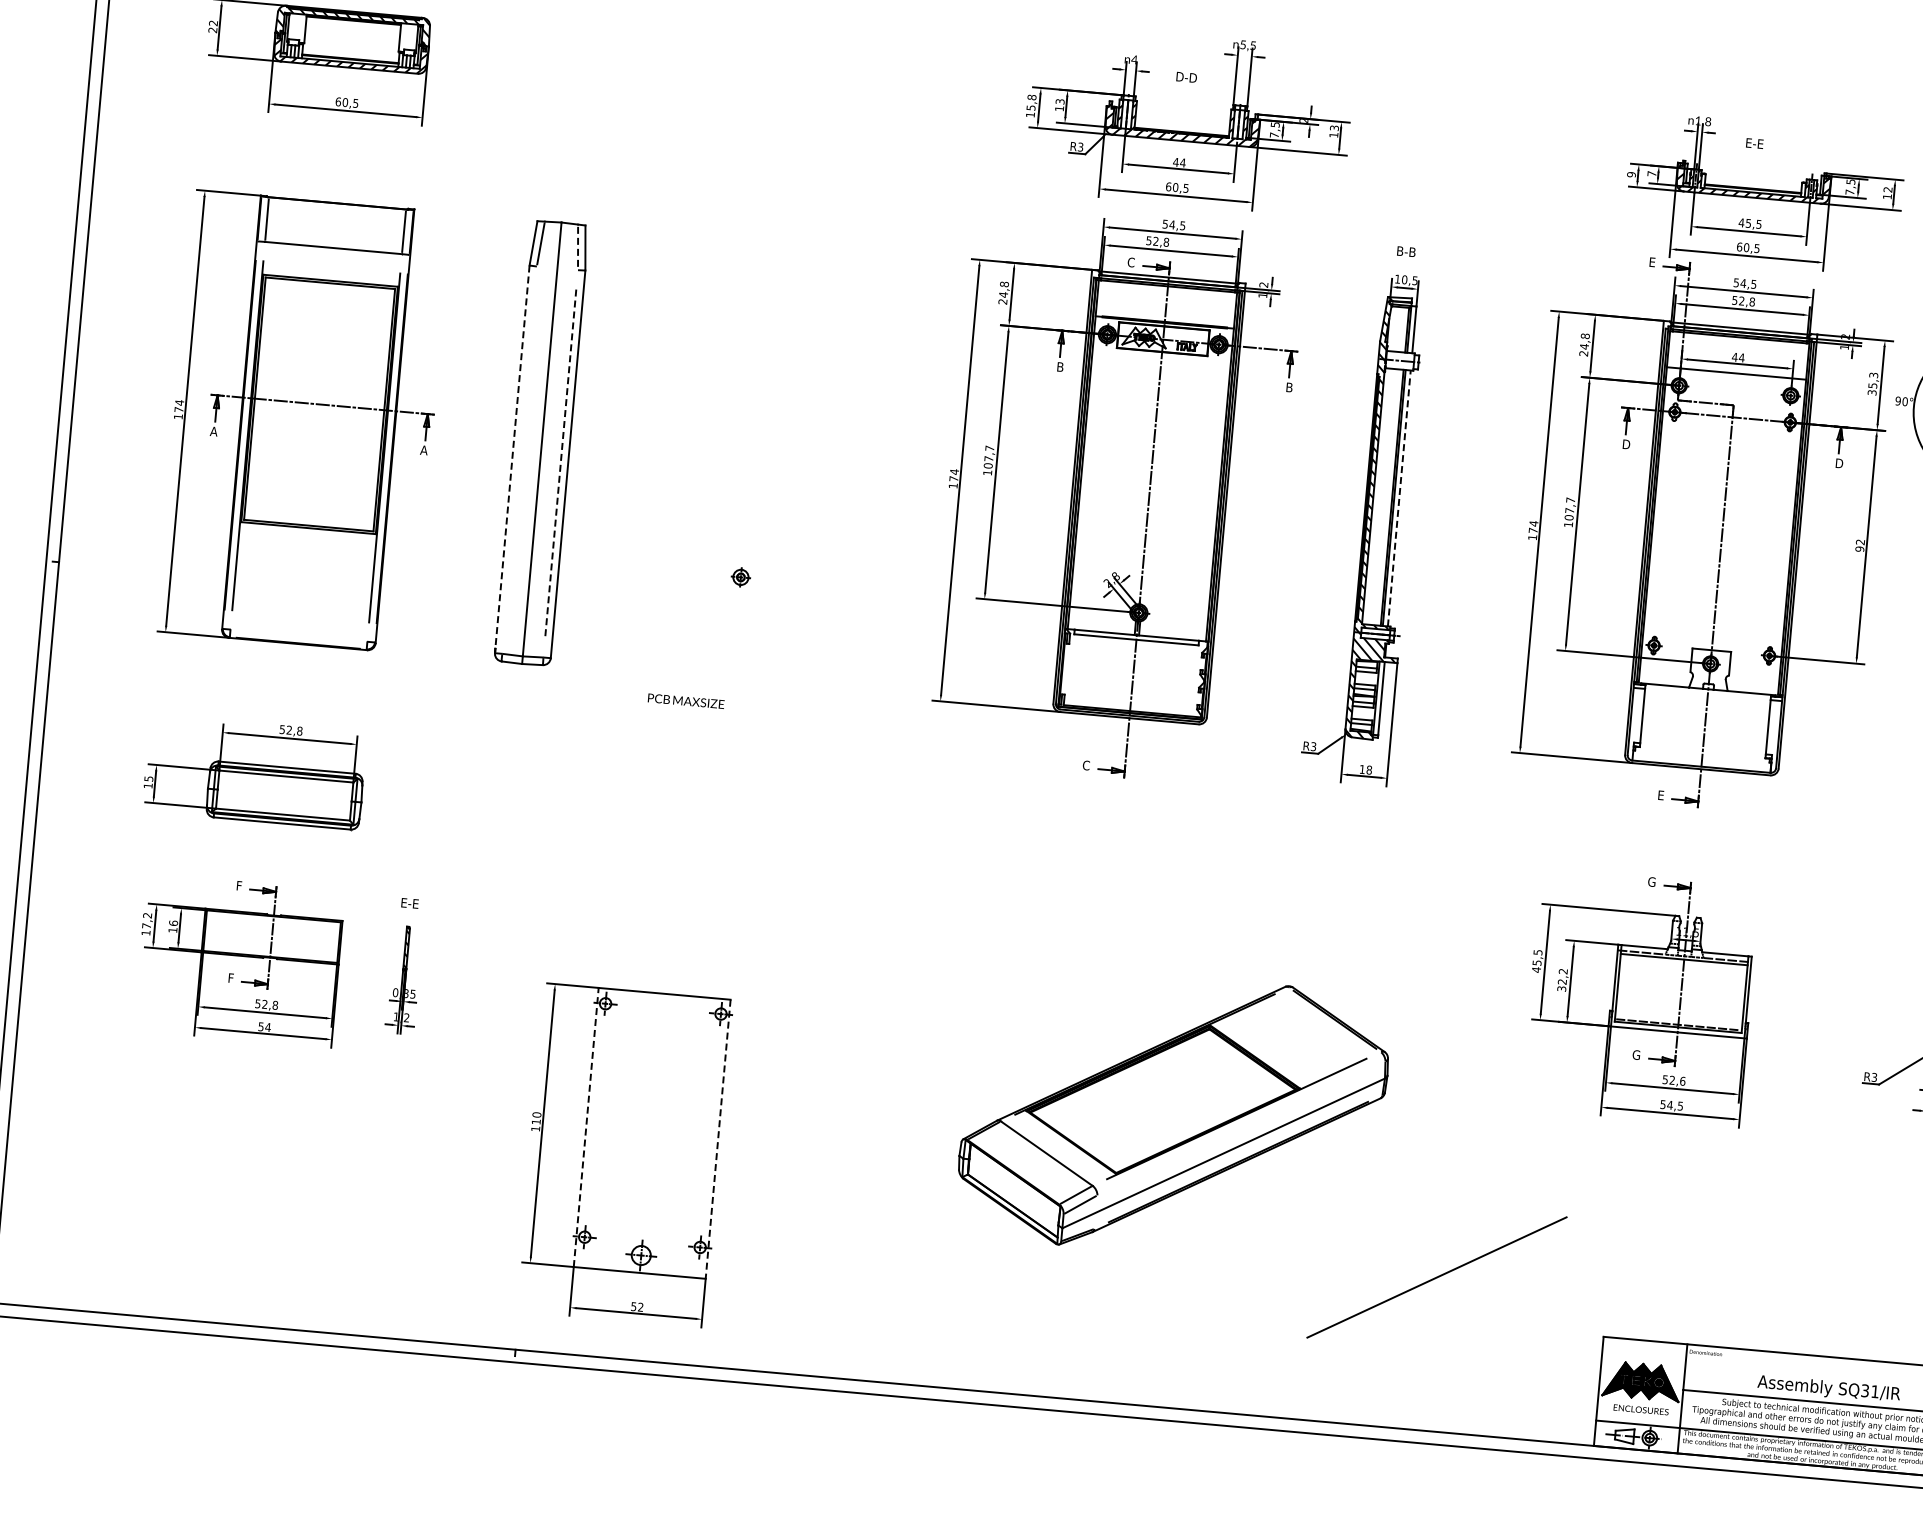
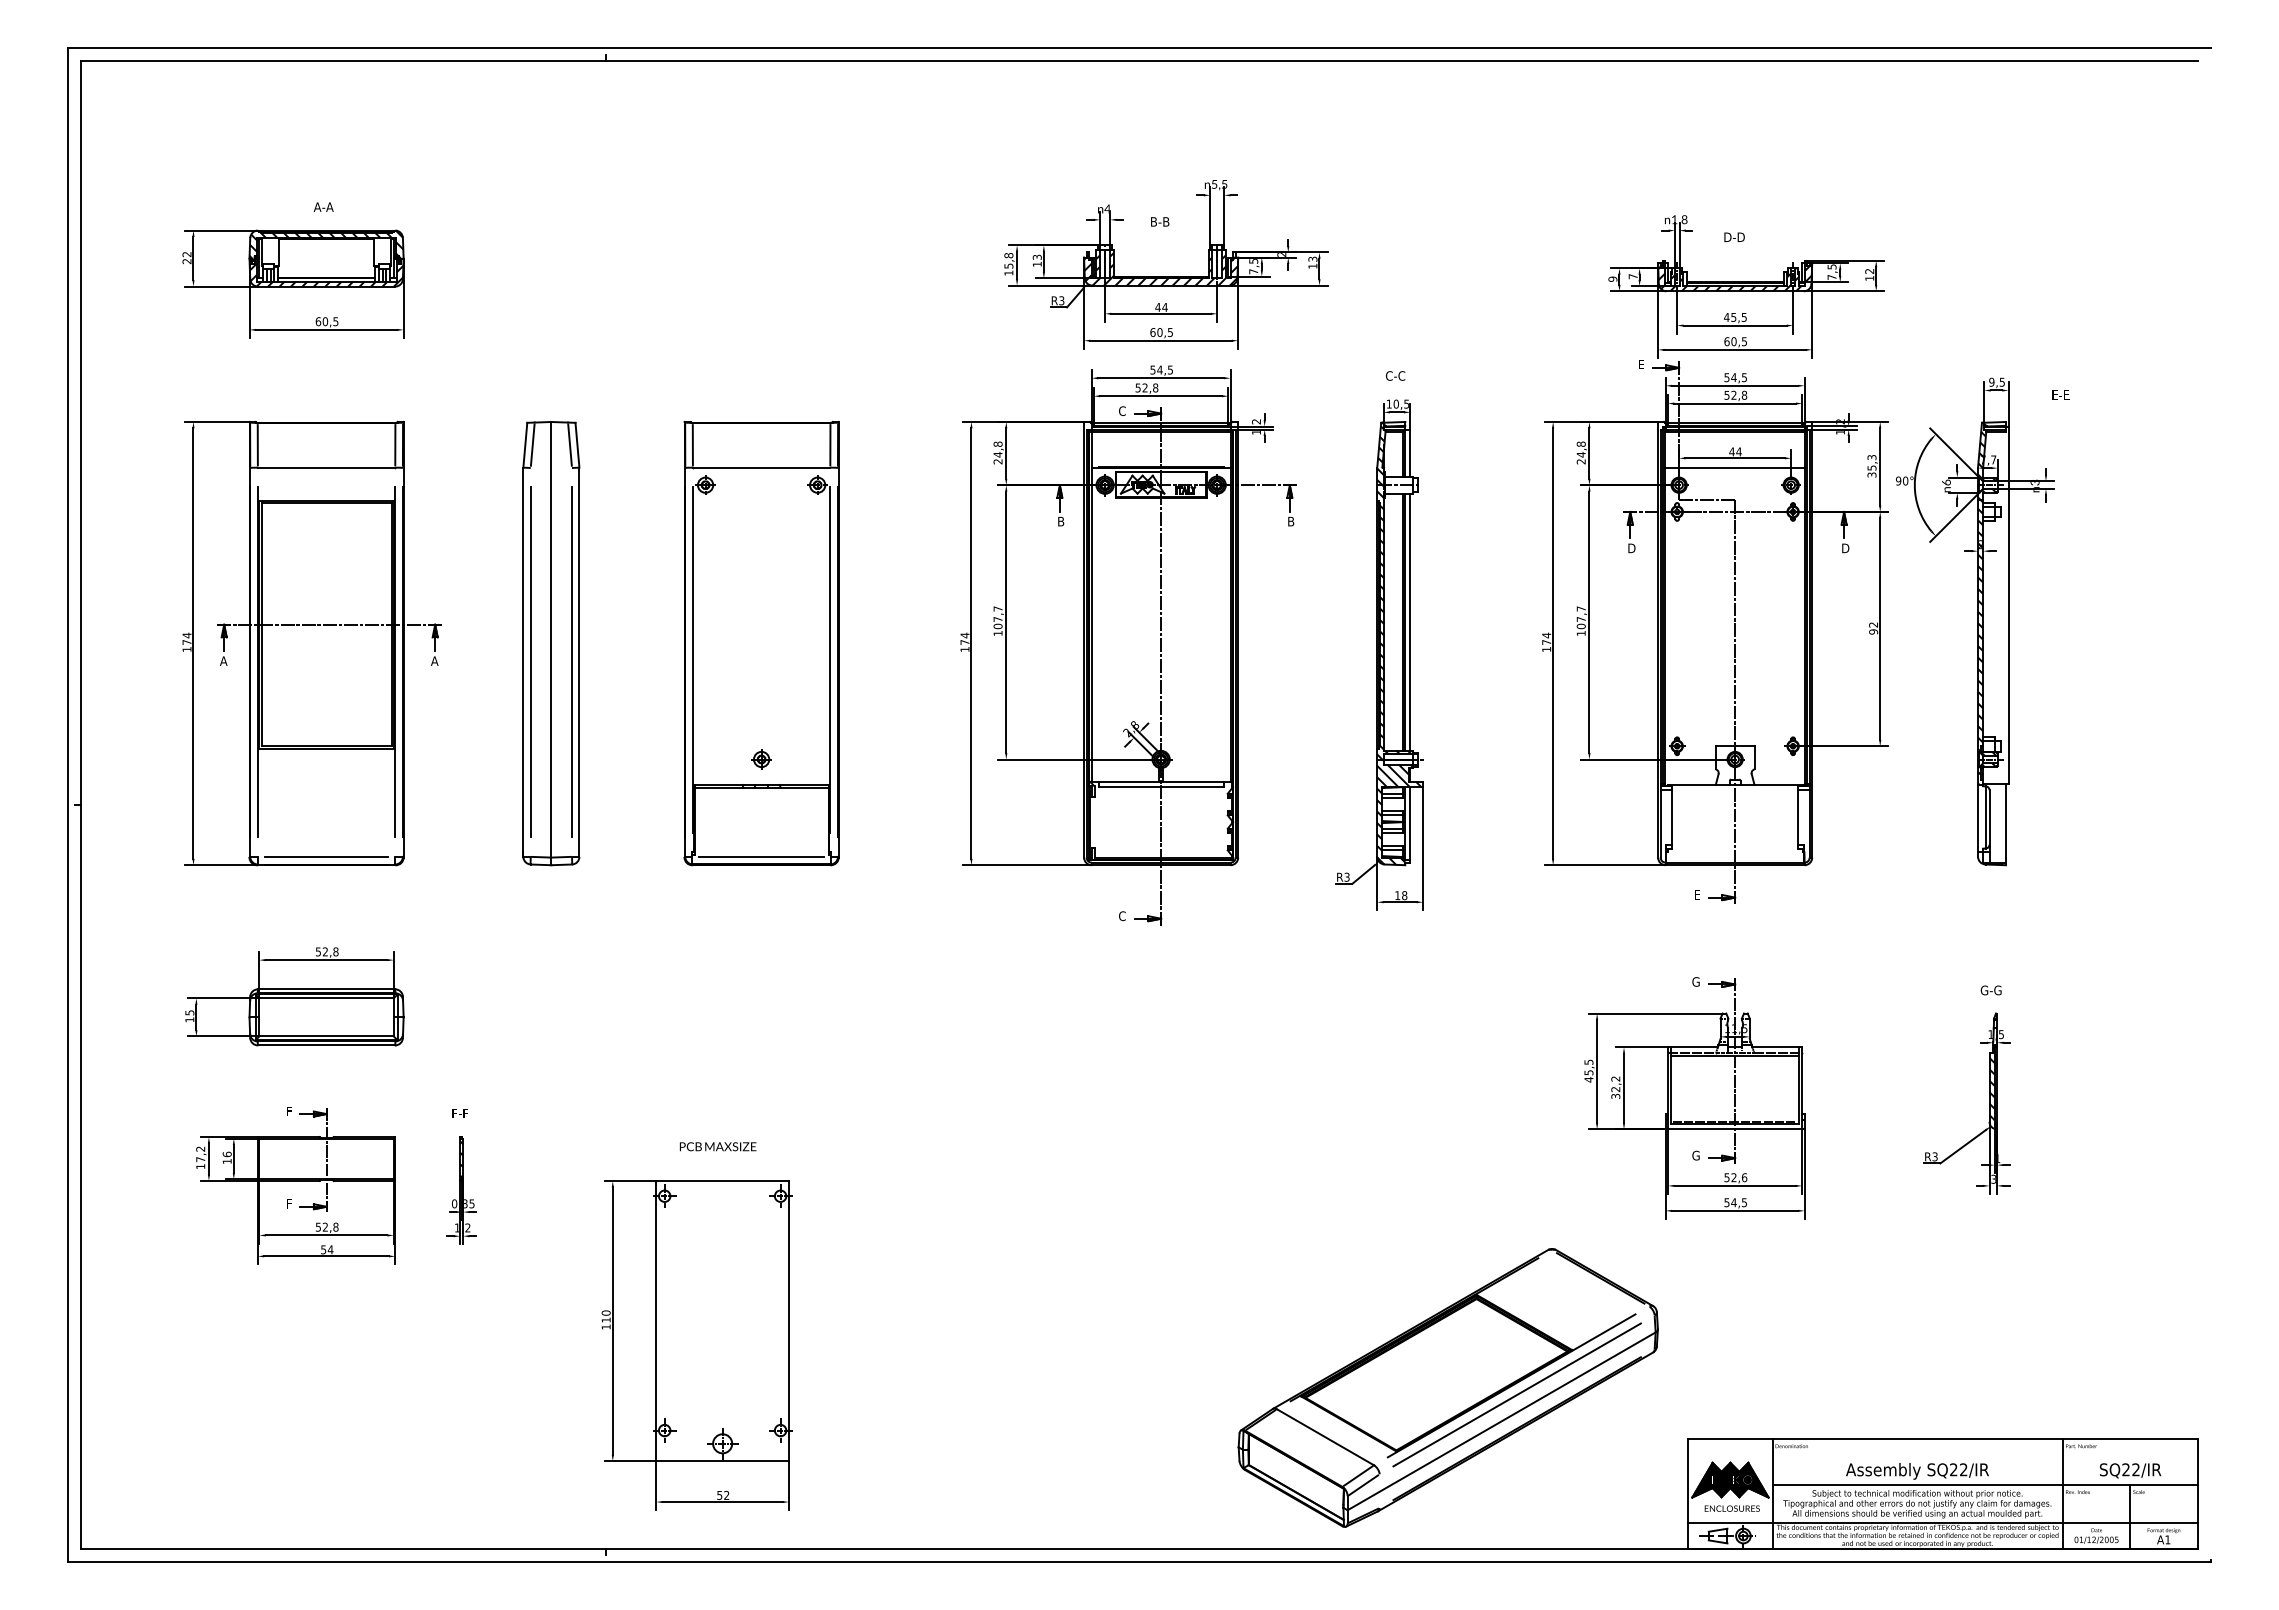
text: (1187, 77) -> (1161, 221), D-D -> B-B
text: (1756, 142) -> (1734, 236), E-E -> D-D
line: (578, 247) -> (570, 445), dashed -> solid
text: (1406, 251) -> (1395, 375), B-B -> C-C
line: (512, 457) -> (523, 660), dashed -> solid
line: (519, 460) -> (530, 662), added
part: (751, 461) -> (761, 643), added
line: (561, 463) -> (572, 662), dashed -> solid
line: (1399, 497) -> (1410, 621), dashed -> solid
line: (298, 635) -> (326, 856), added
text: (685, 700) -> (717, 1146), moved
text: (410, 903) -> (461, 1113), E-E -> F-F
part: (1172, 1114) -> (1447, 1387), moved
line: (586, 1126) -> (656, 1320), dashed -> solid
line: (717, 1139) -> (788, 1321), dashed -> solid
text: (1869, 1390) -> (1958, 1469), SQ31/IR -> SQ22/IR

